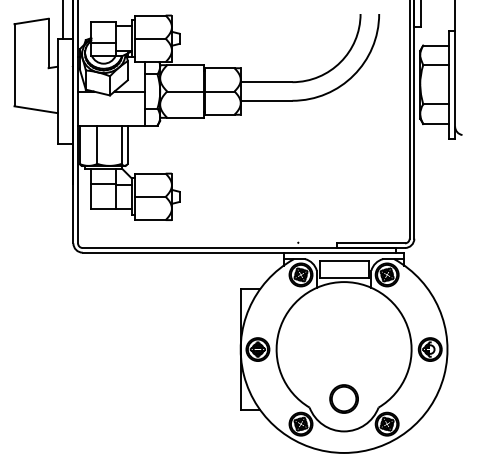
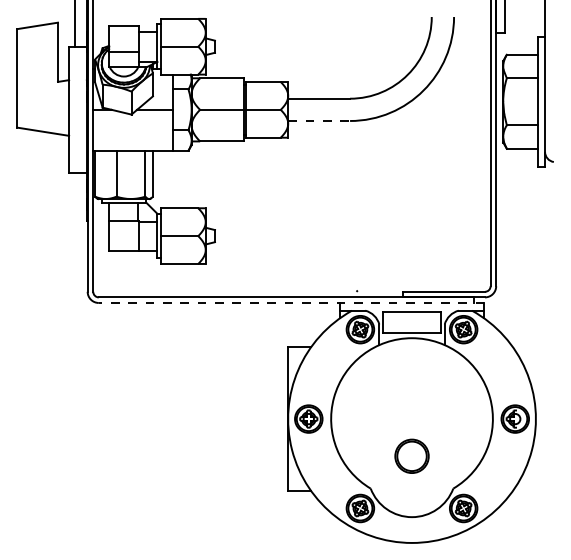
line: (266, 101) -> (319, 121), solid -> dashed
line: (243, 252) -> (291, 302), solid -> dashed
part: (343, 398) -> (411, 455), moved

